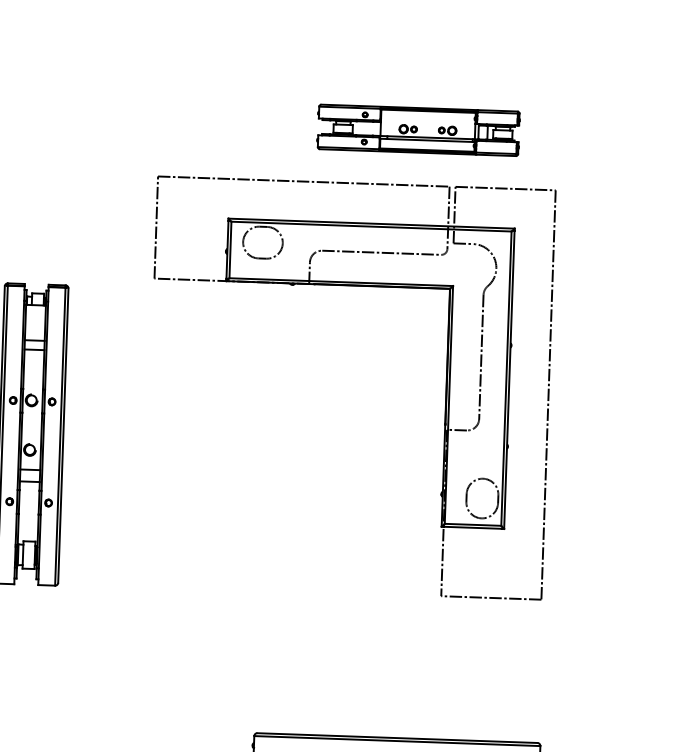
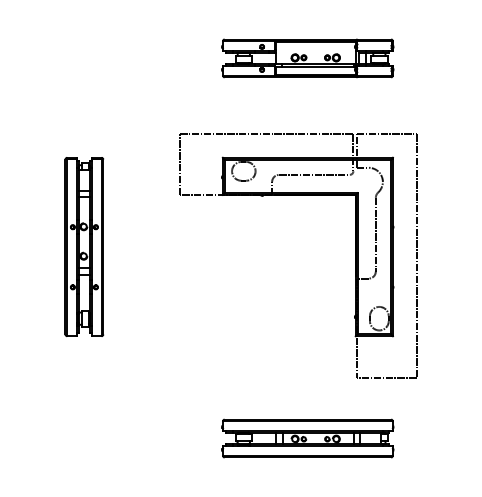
part: (417, 130) -> (307, 58), size x1.43
part: (445, 390) -> (355, 255), moved

